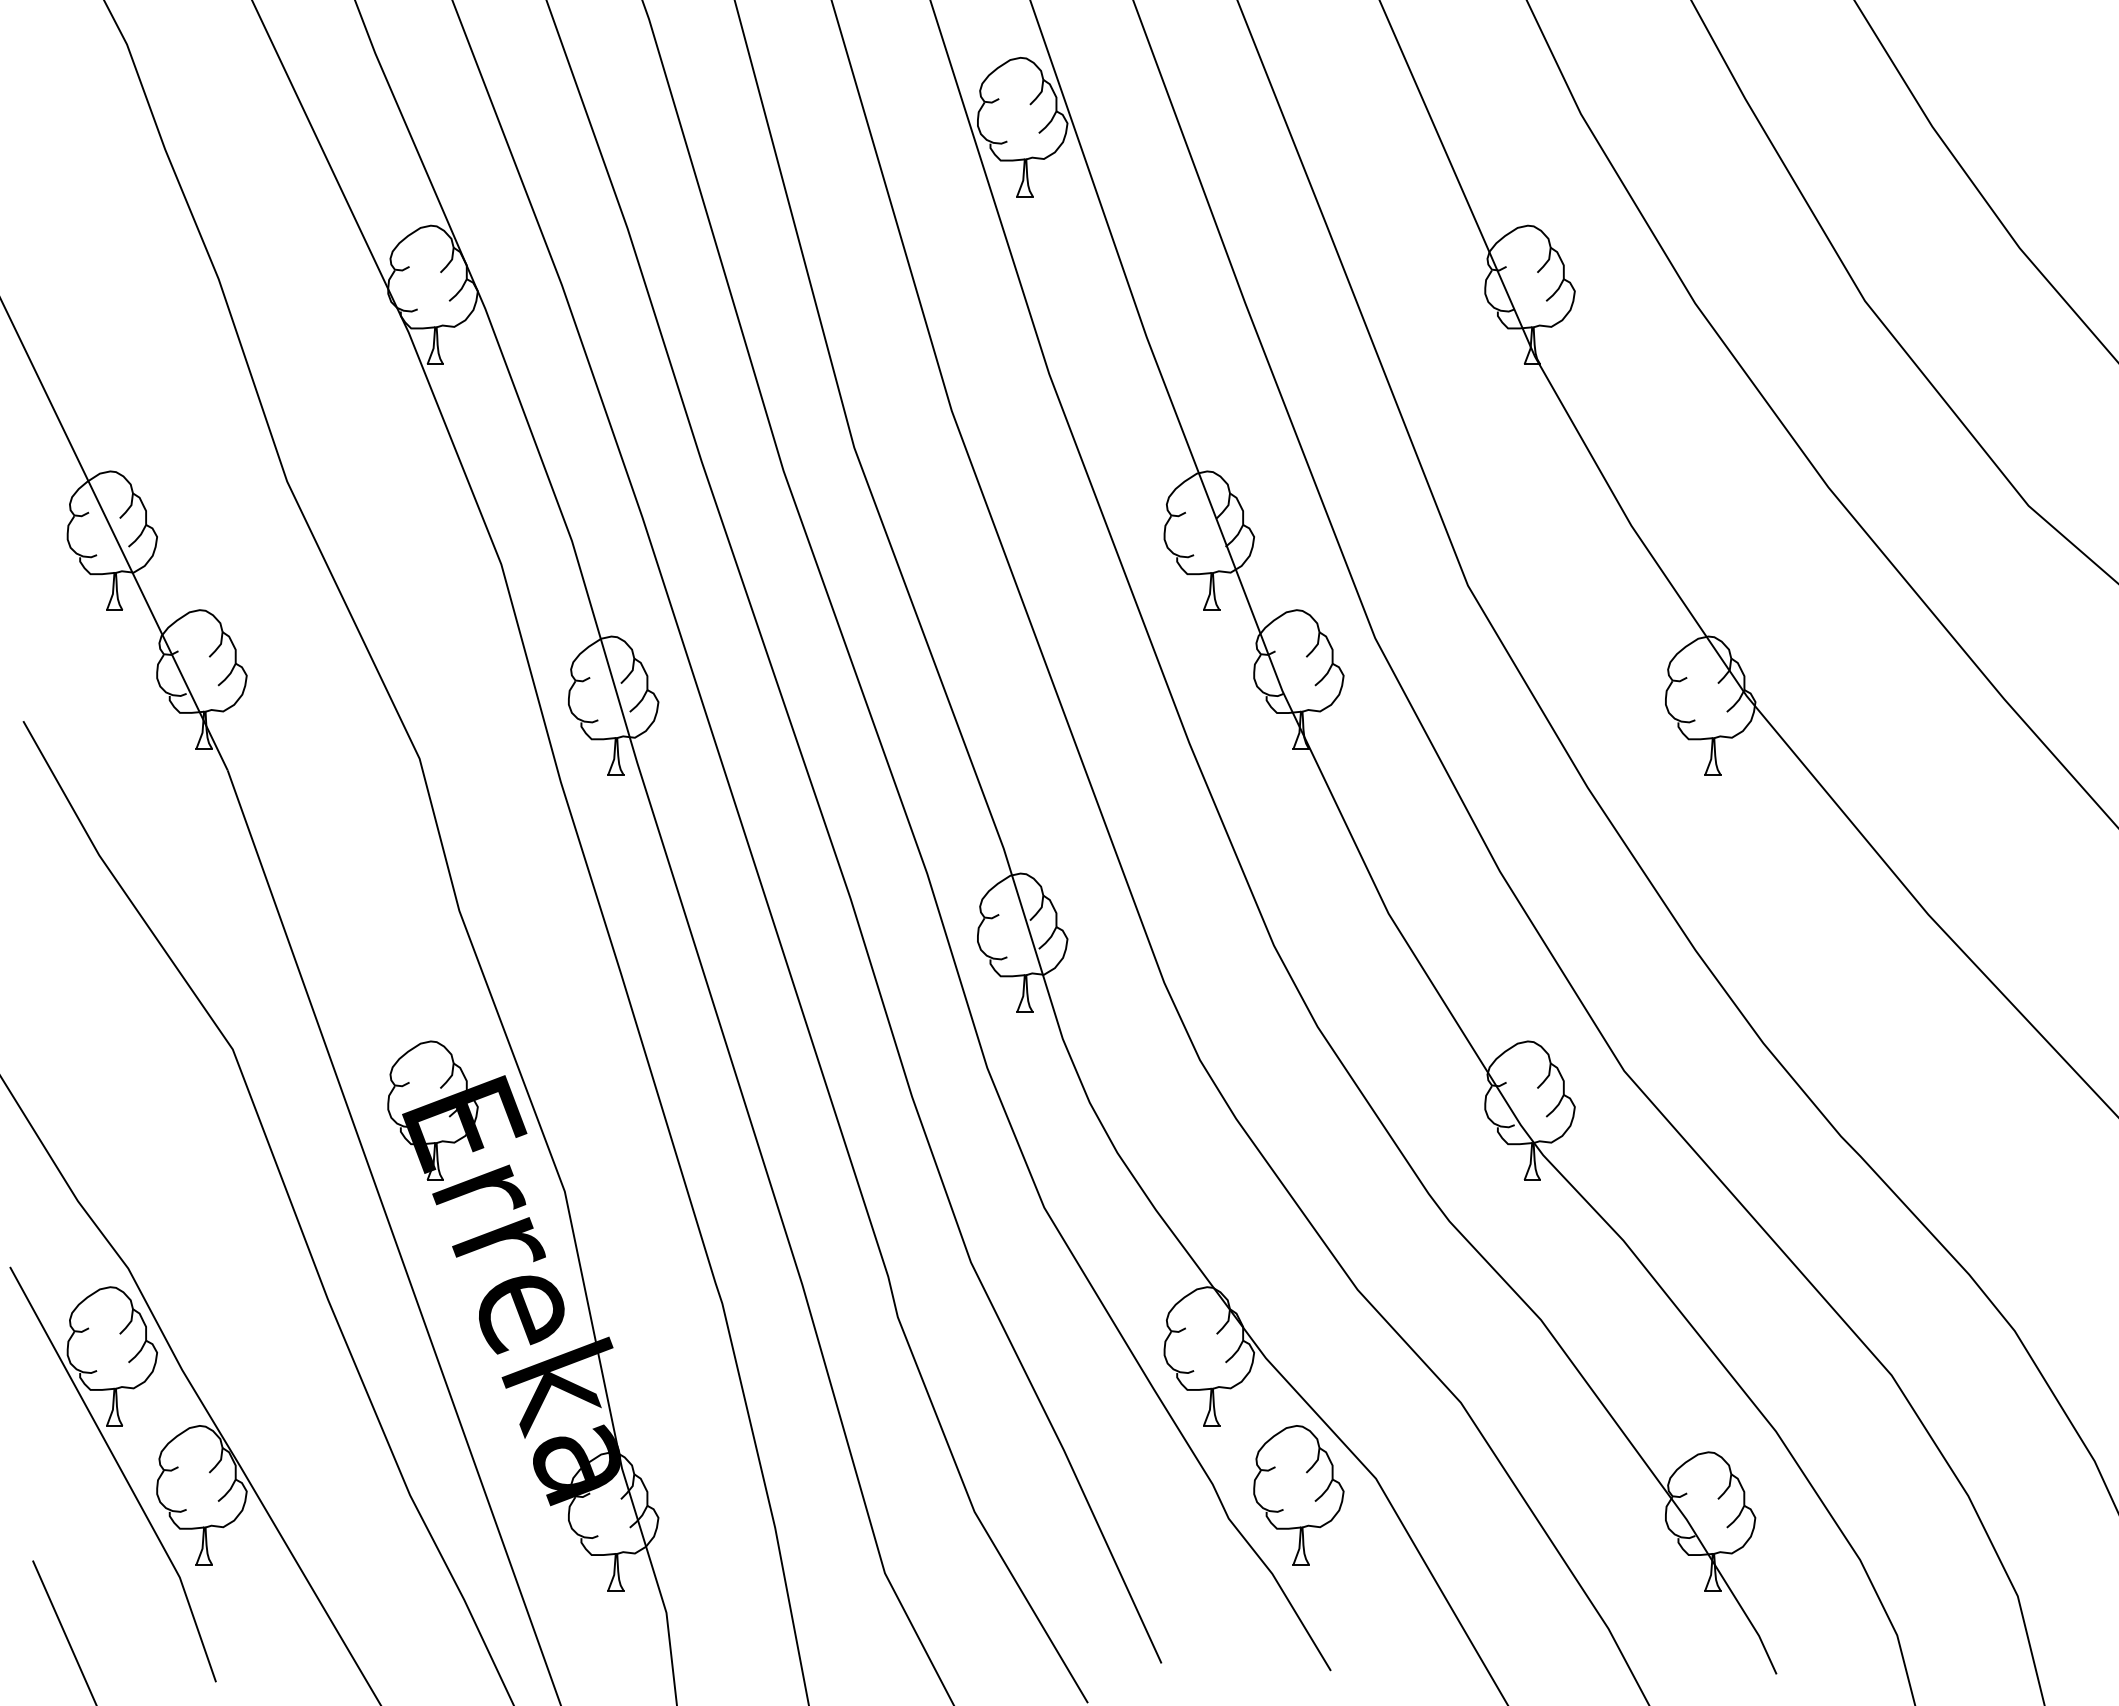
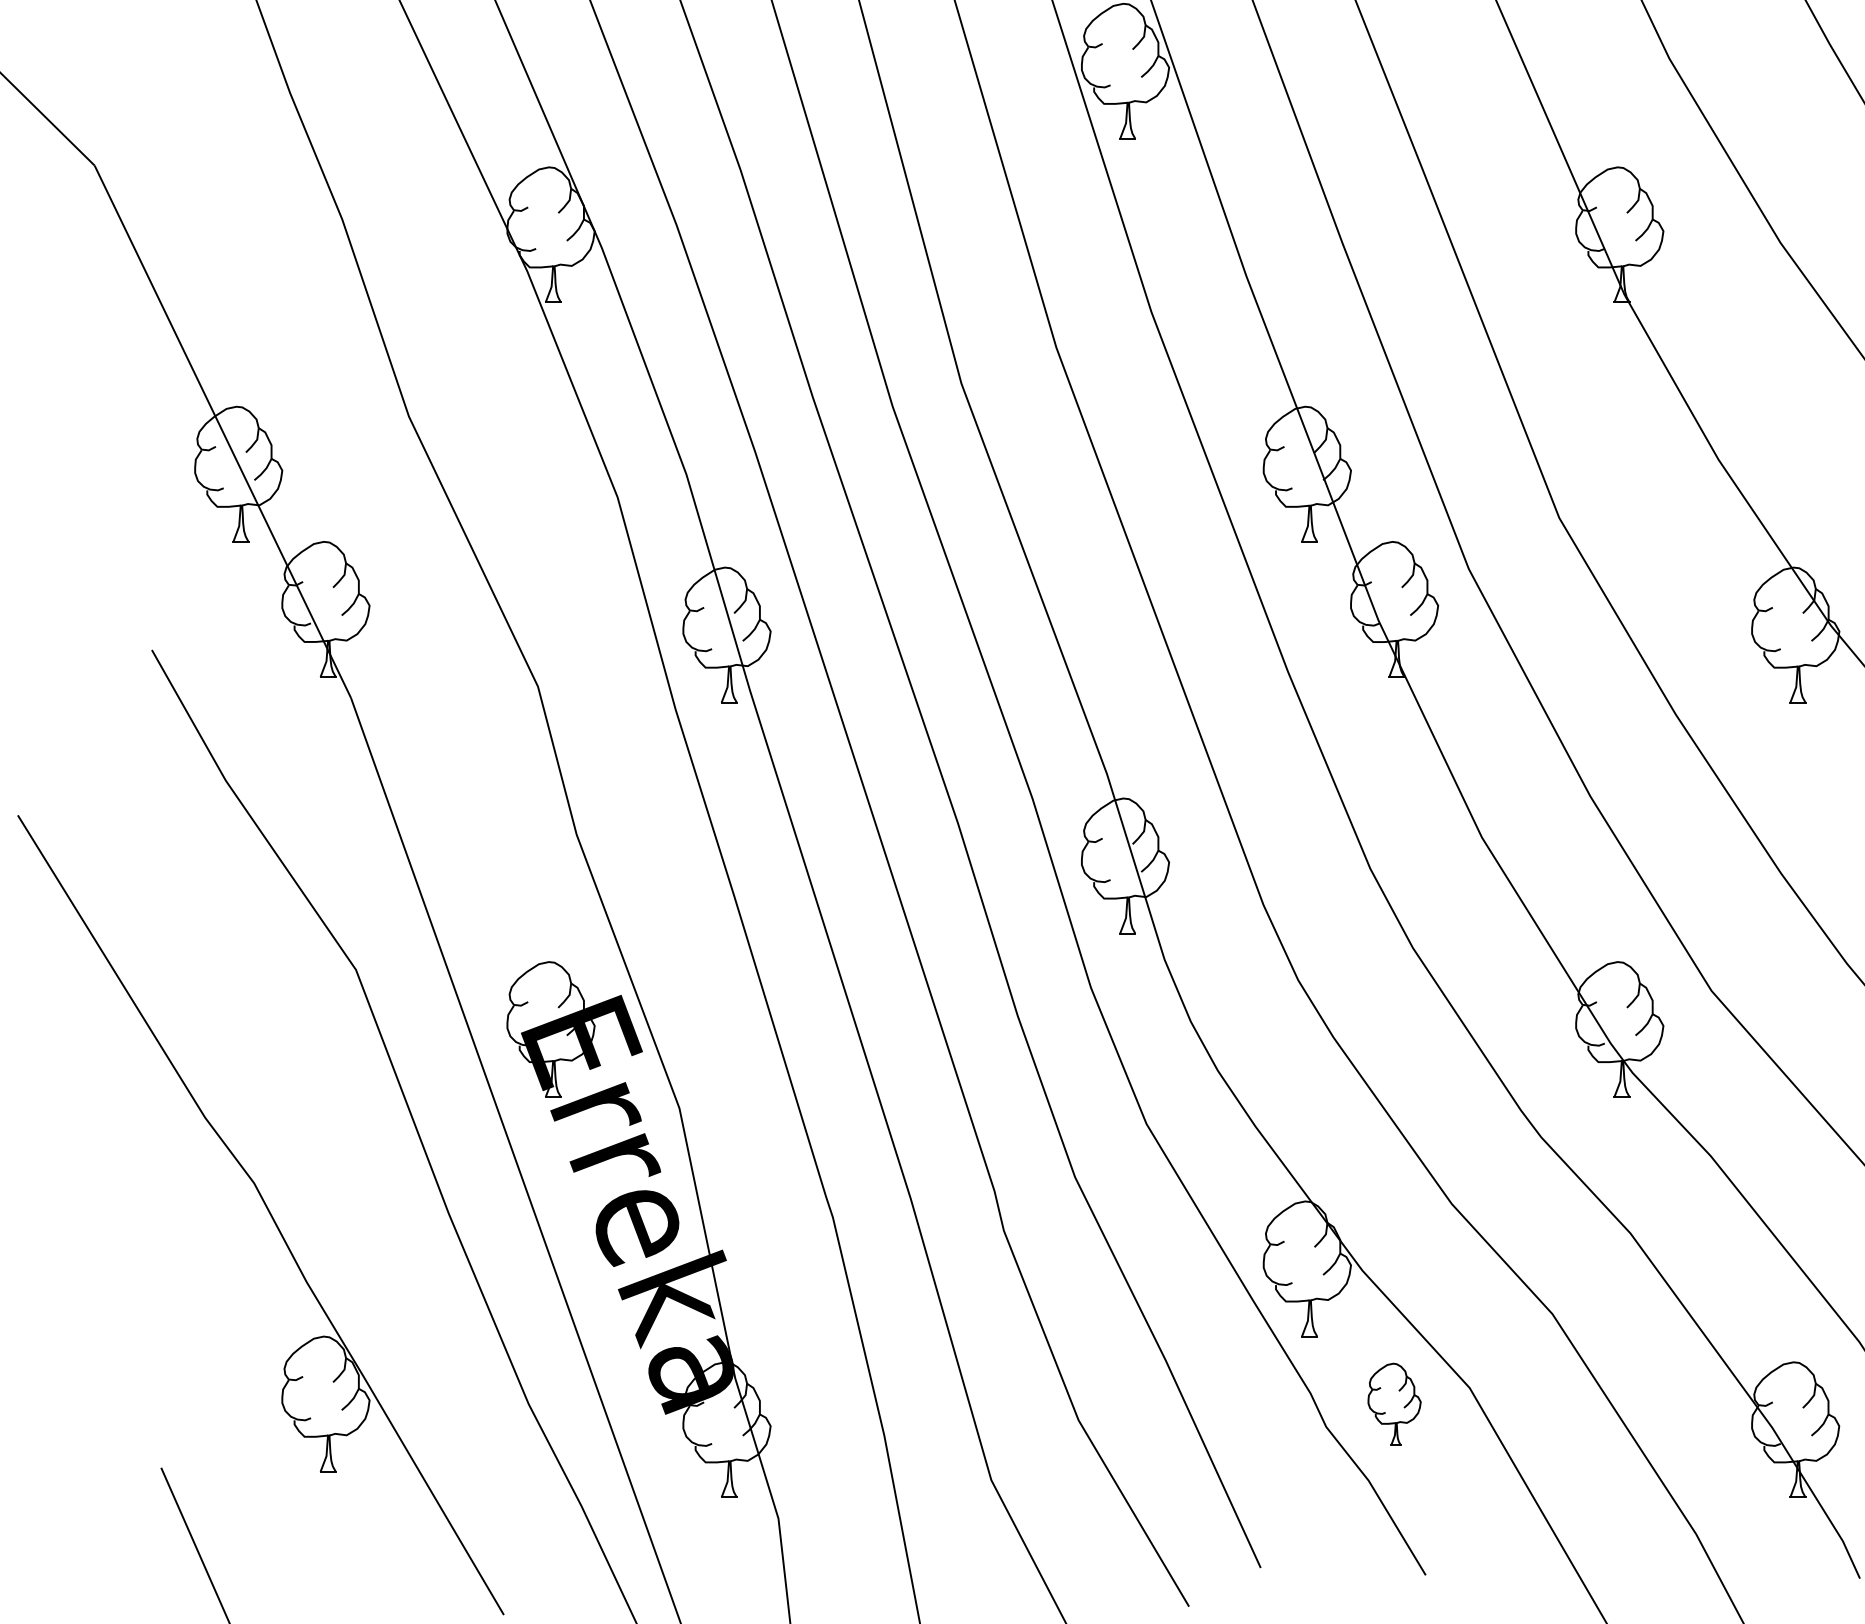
part: (120, 1471) -> (246, 1381), removed
part: (1298, 1495) -> (1394, 1404), size x0.6

